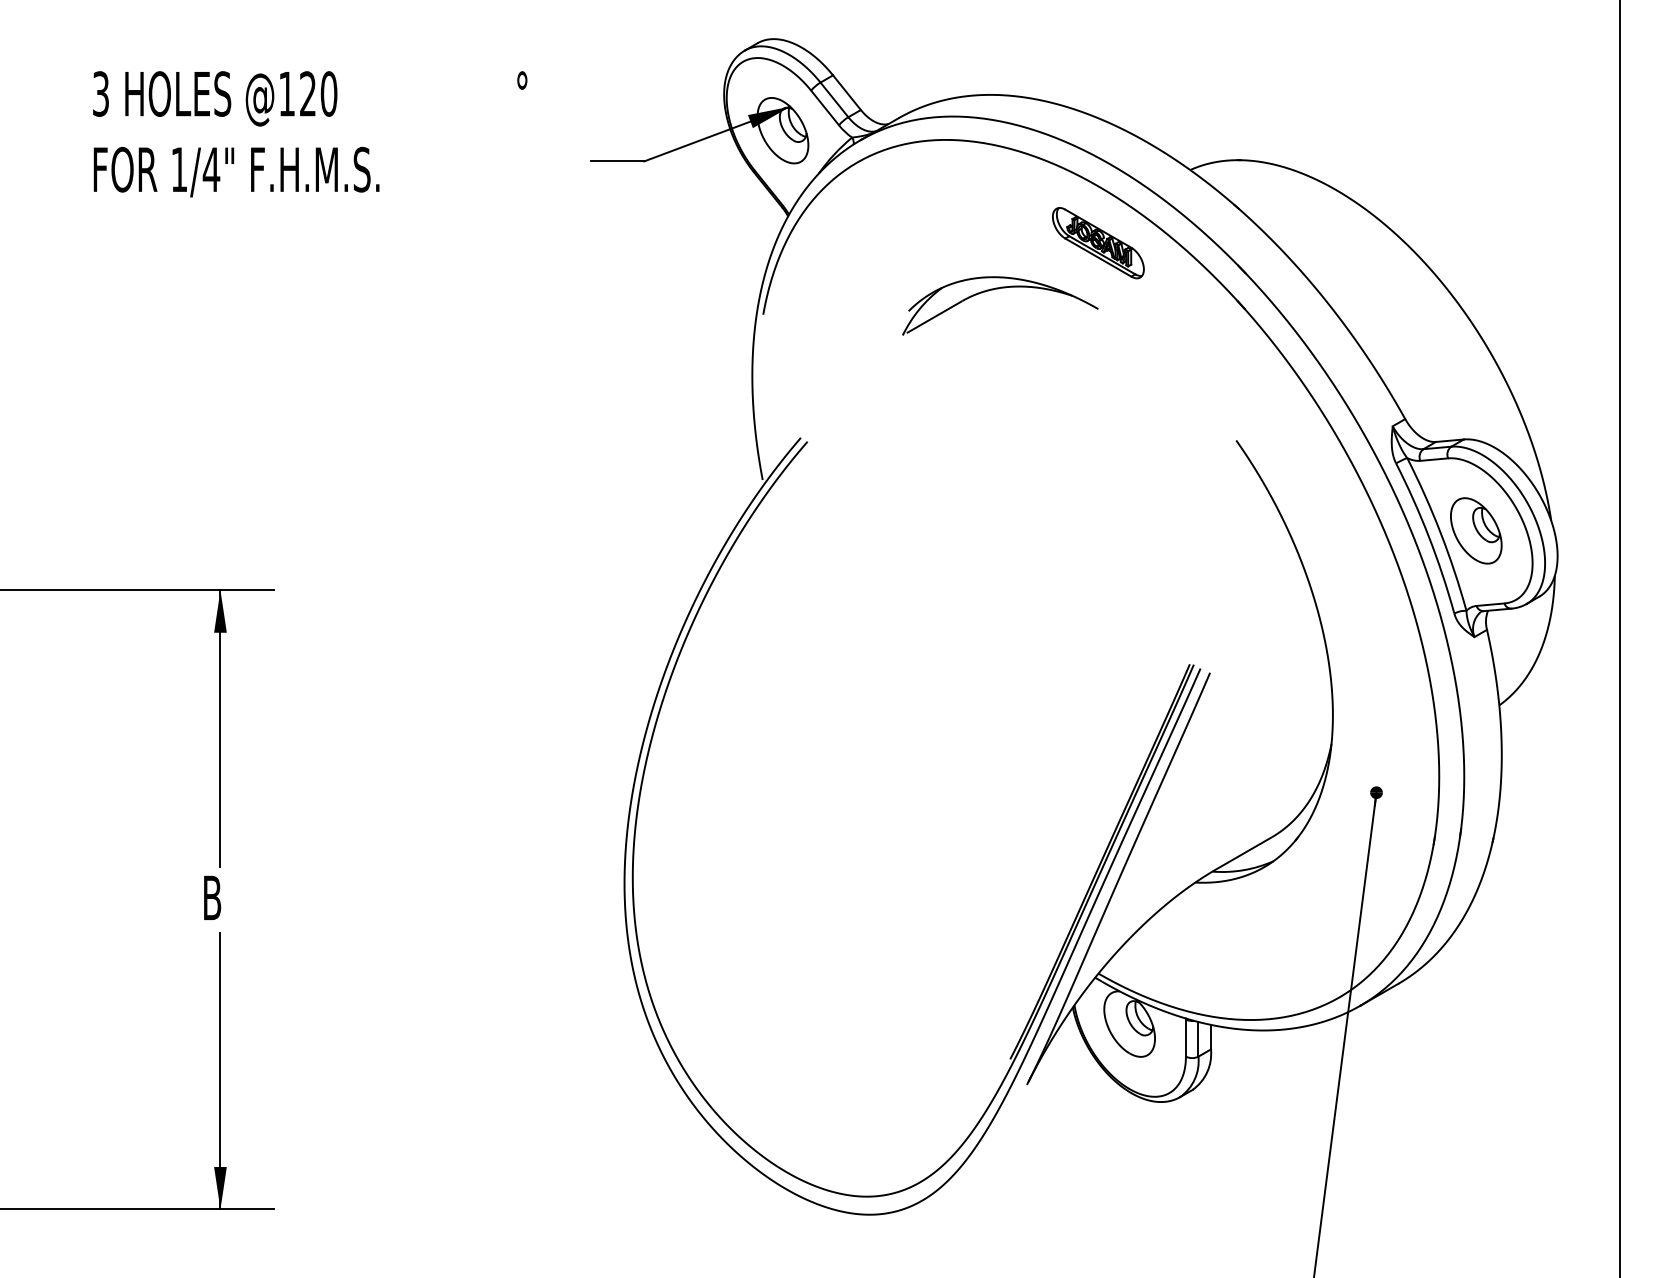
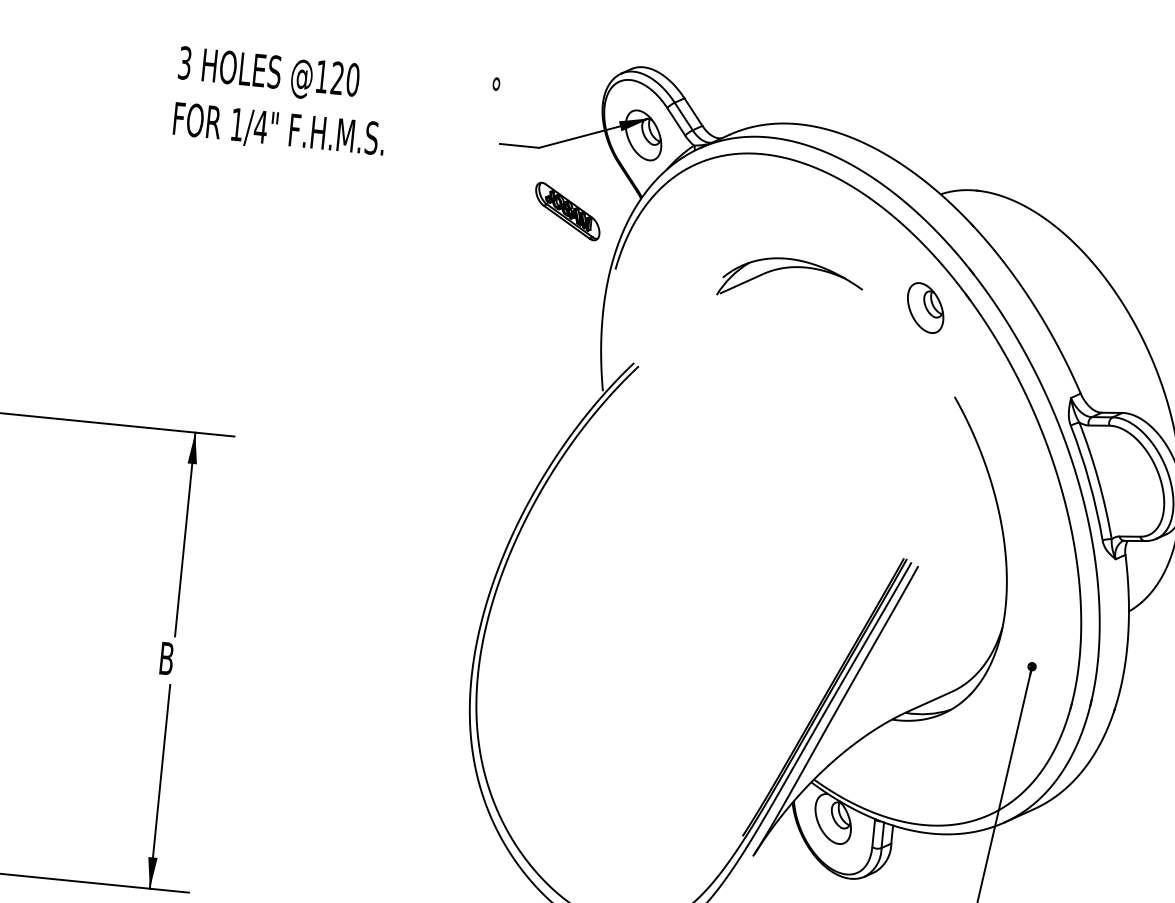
text: (310, 134) -> (336, 108), moved
part: (1098, 243) -> (567, 211), moved
part: (1476, 530) -> (925, 307), moved

